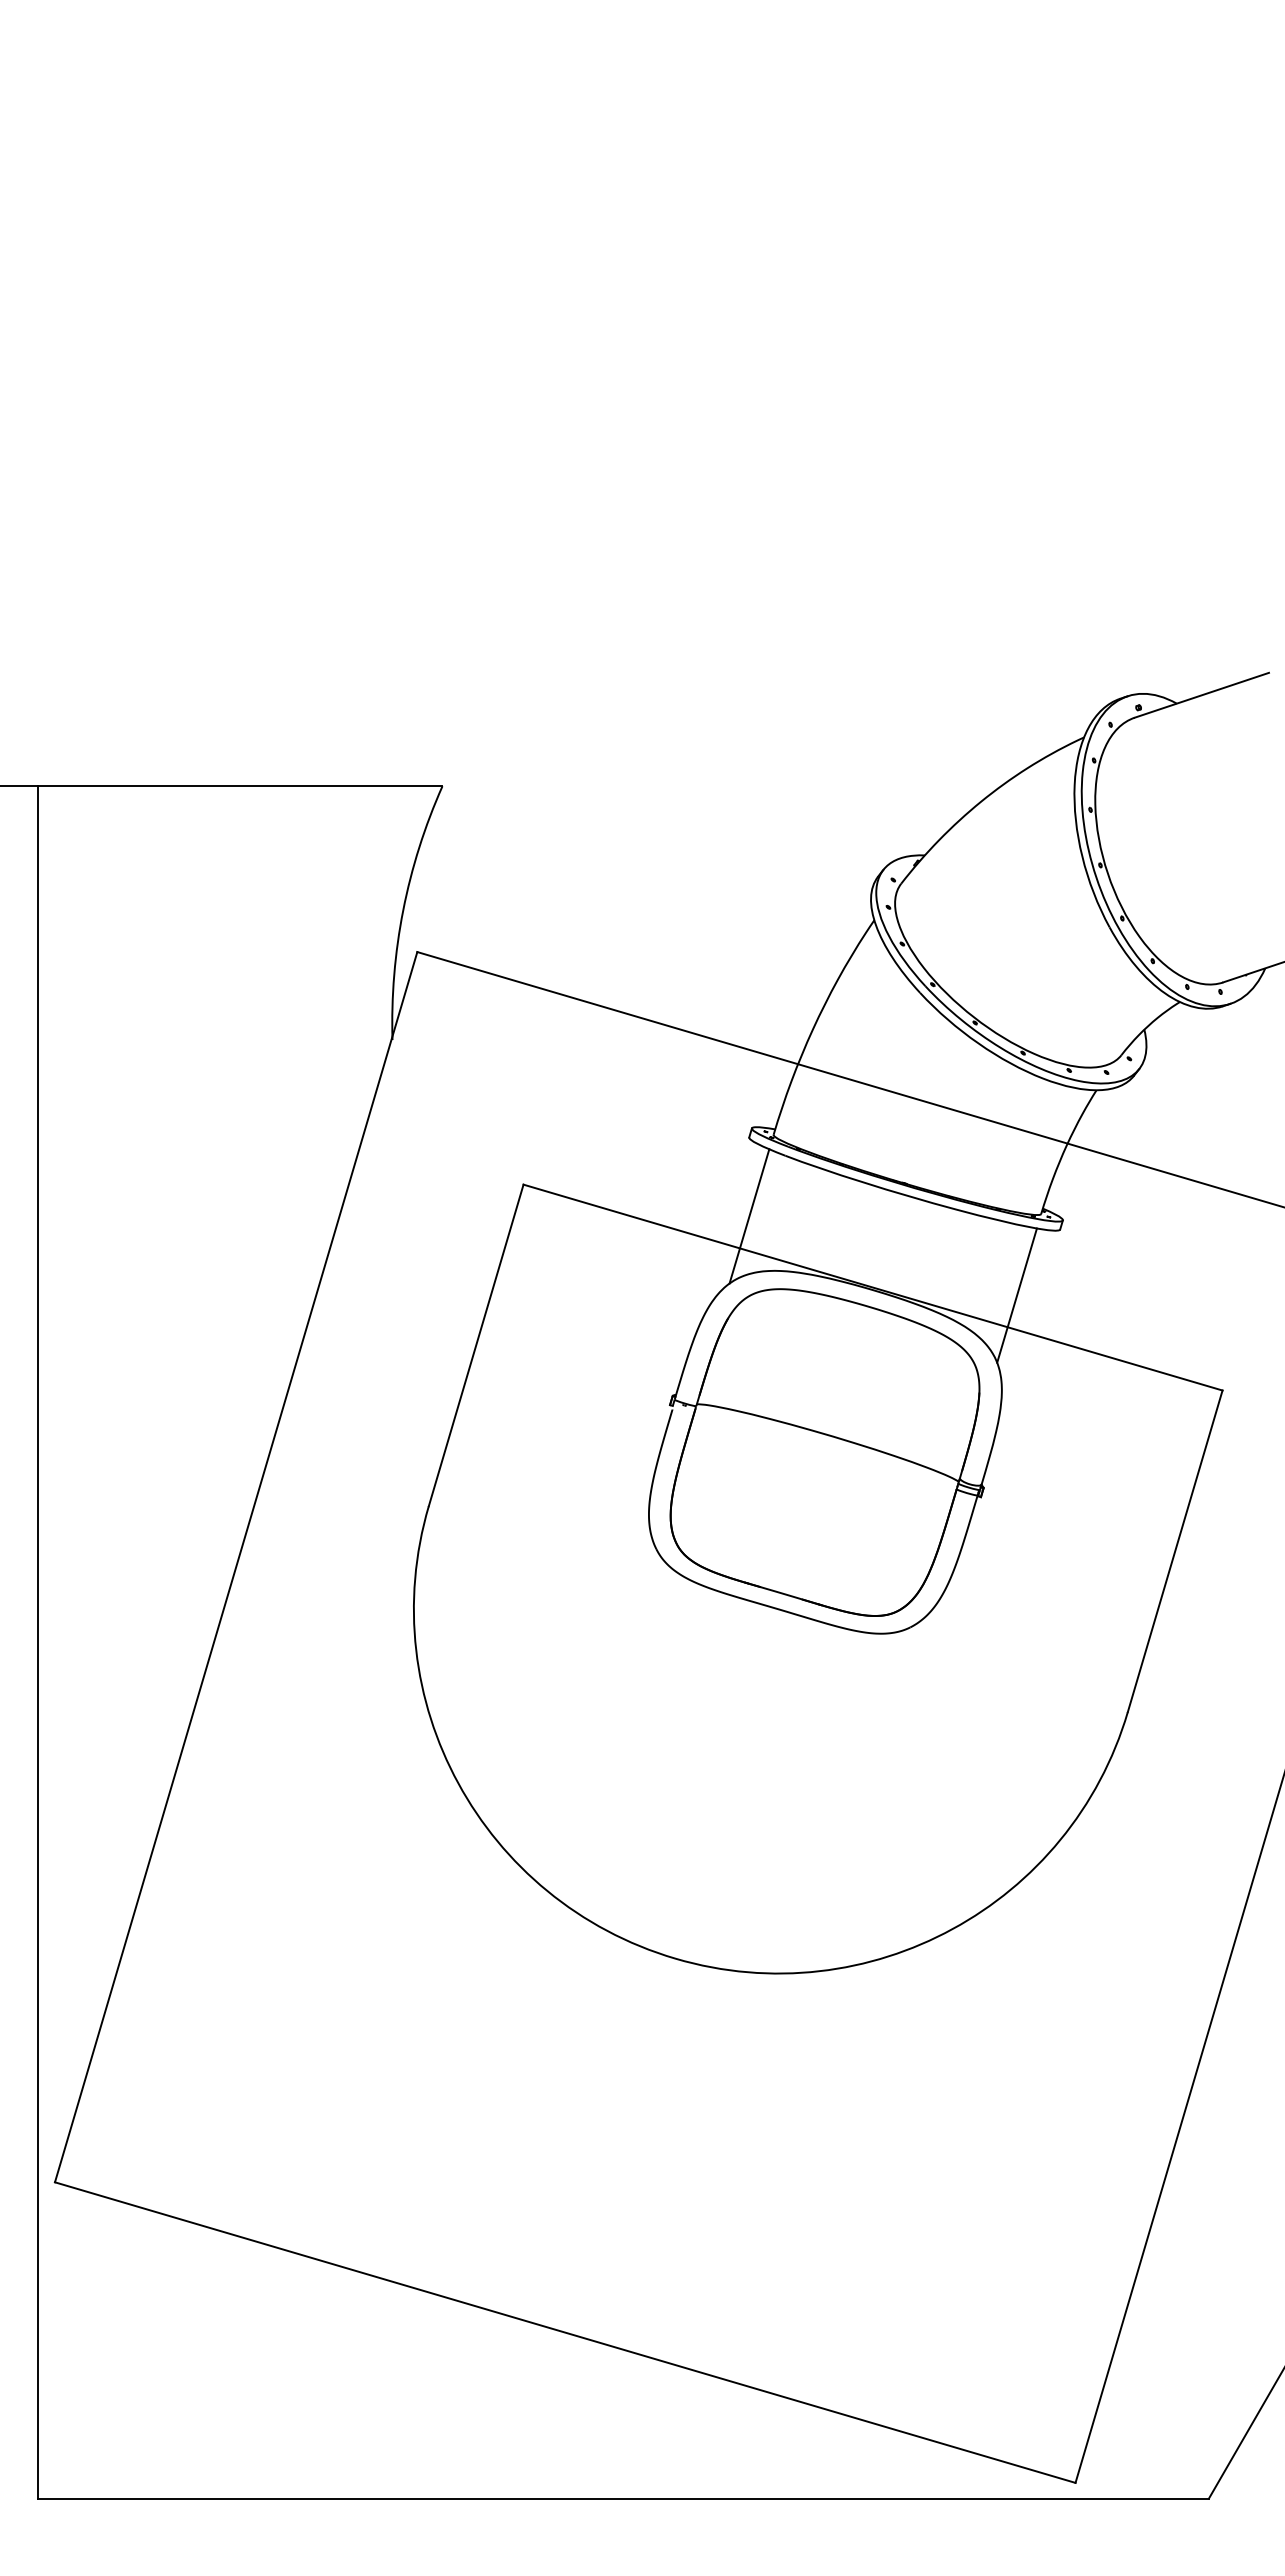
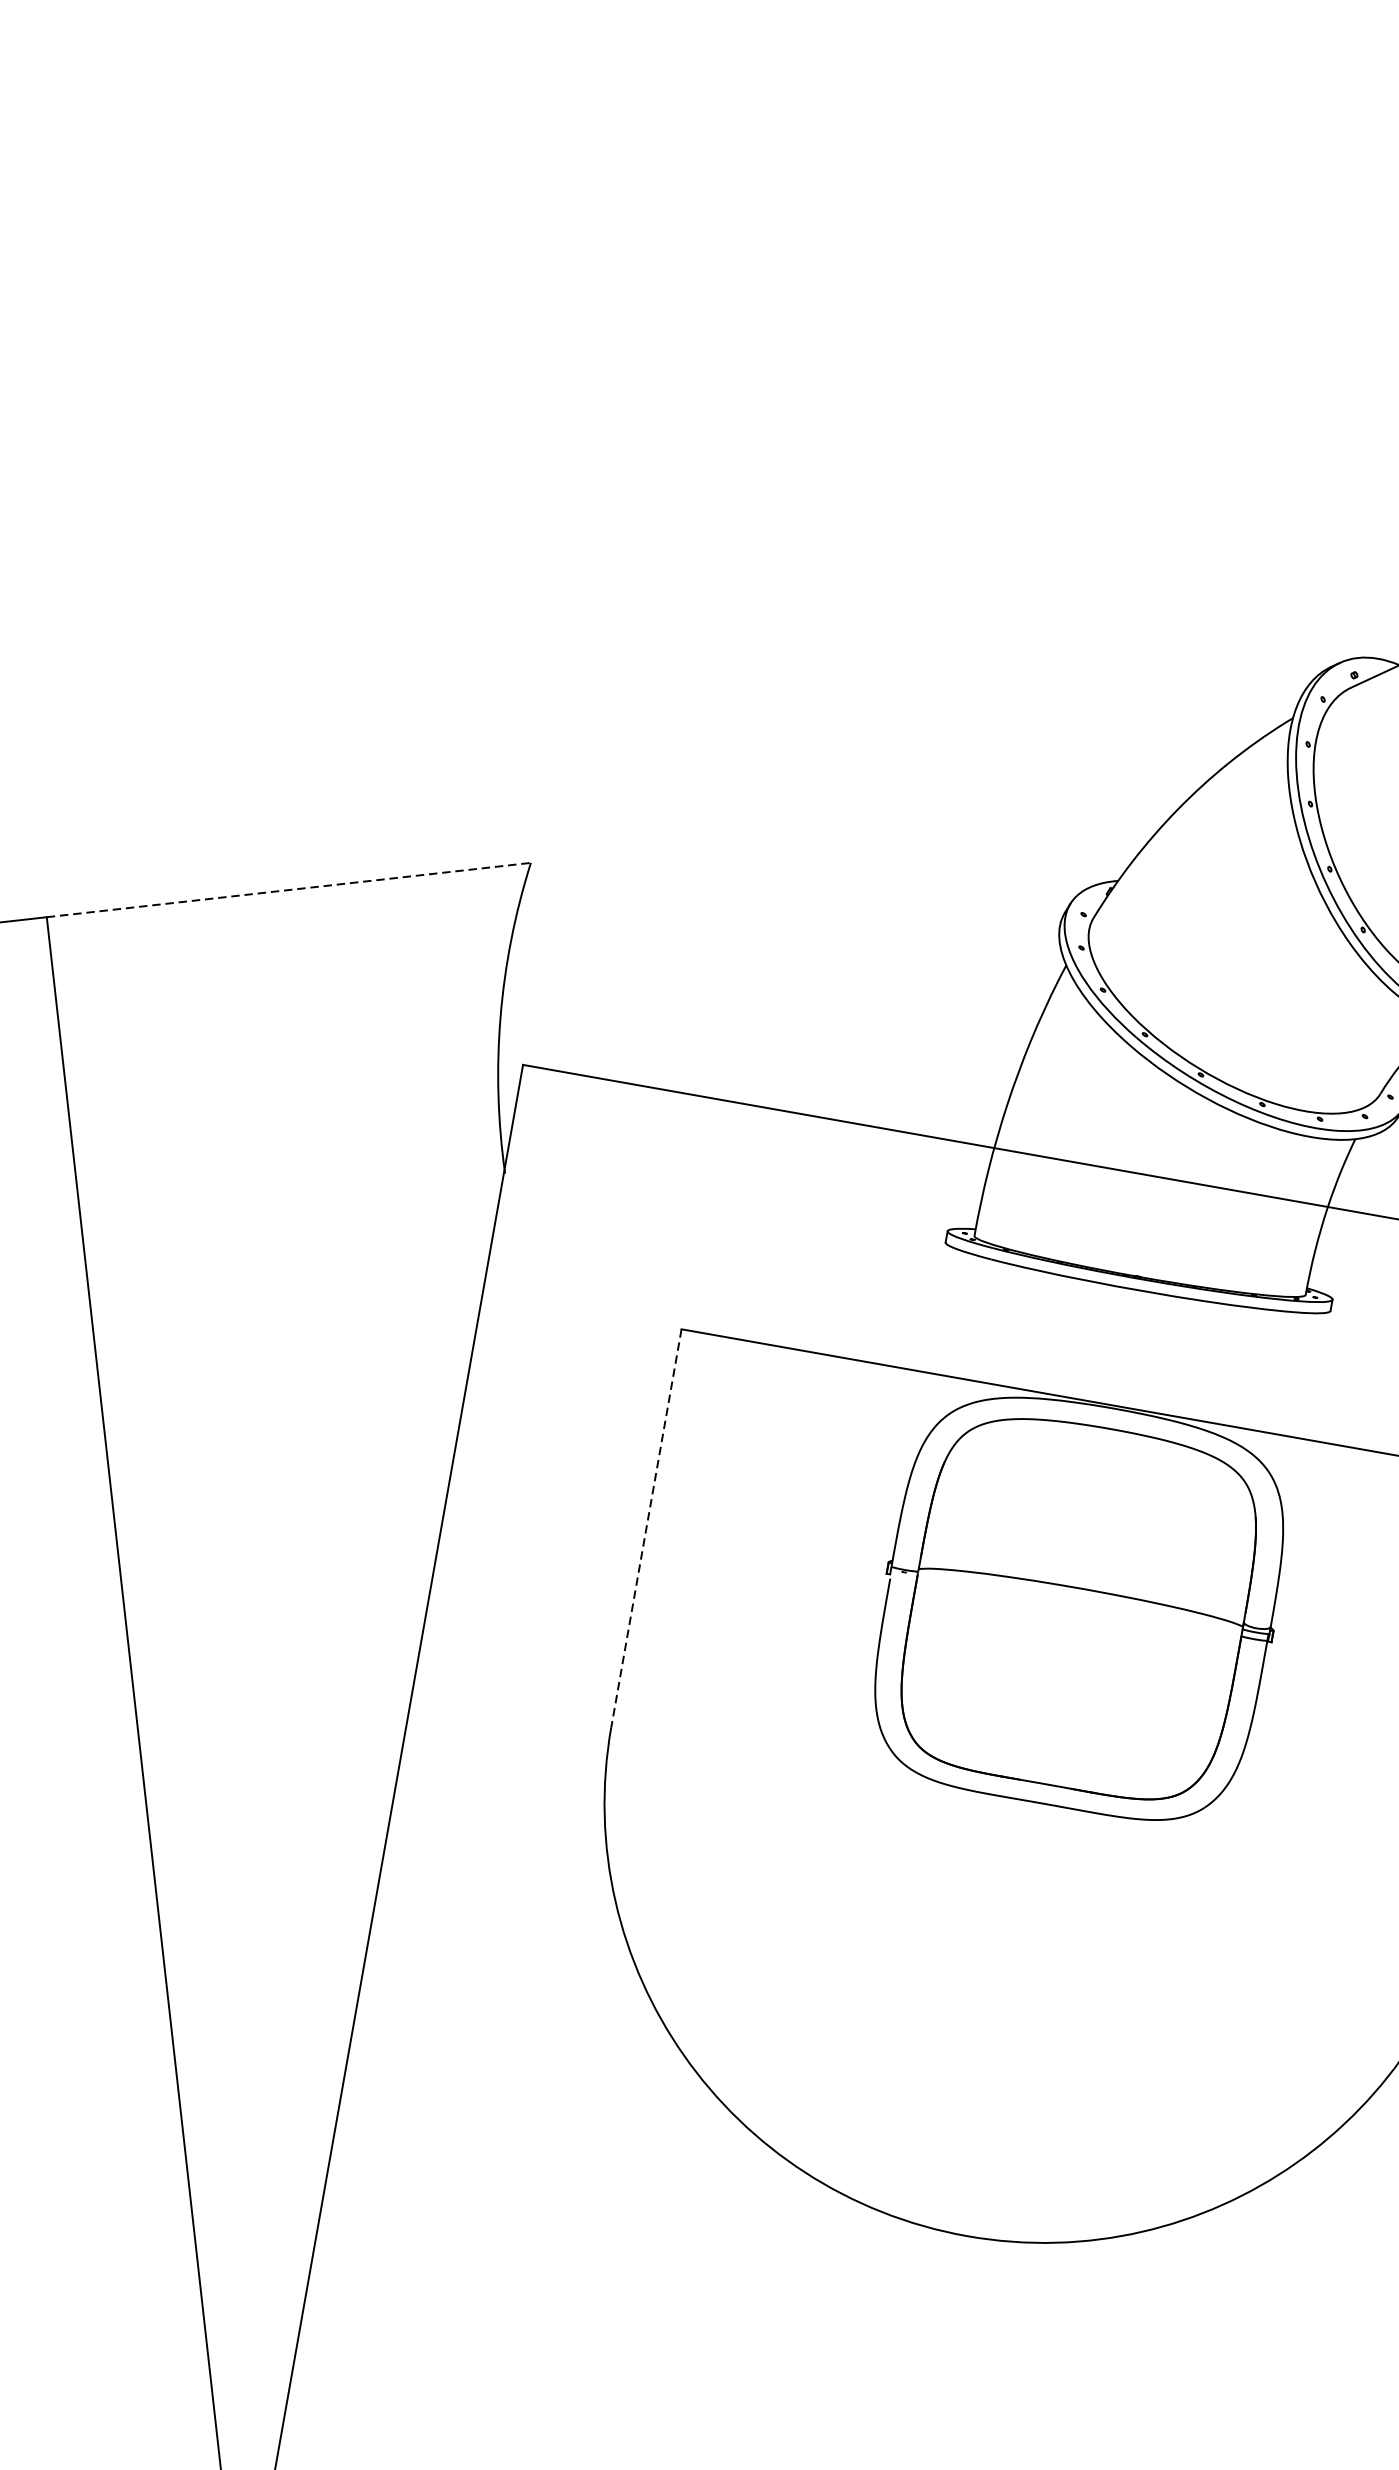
line: (240, 786) -> (288, 890), solid -> dashed
line: (749, 1216) -> (956, 1337), removed
line: (1016, 1295) -> (1287, 1395), removed
line: (476, 1345) -> (646, 1528), solid -> dashed

